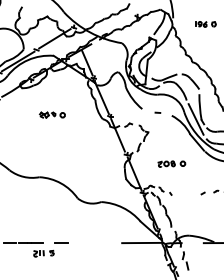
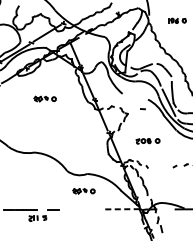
line: (157, 112) -> (142, 108), moved
part: (96, 221) -> (83, 190), added
line: (142, 243) -> (122, 209), solid -> dashed

